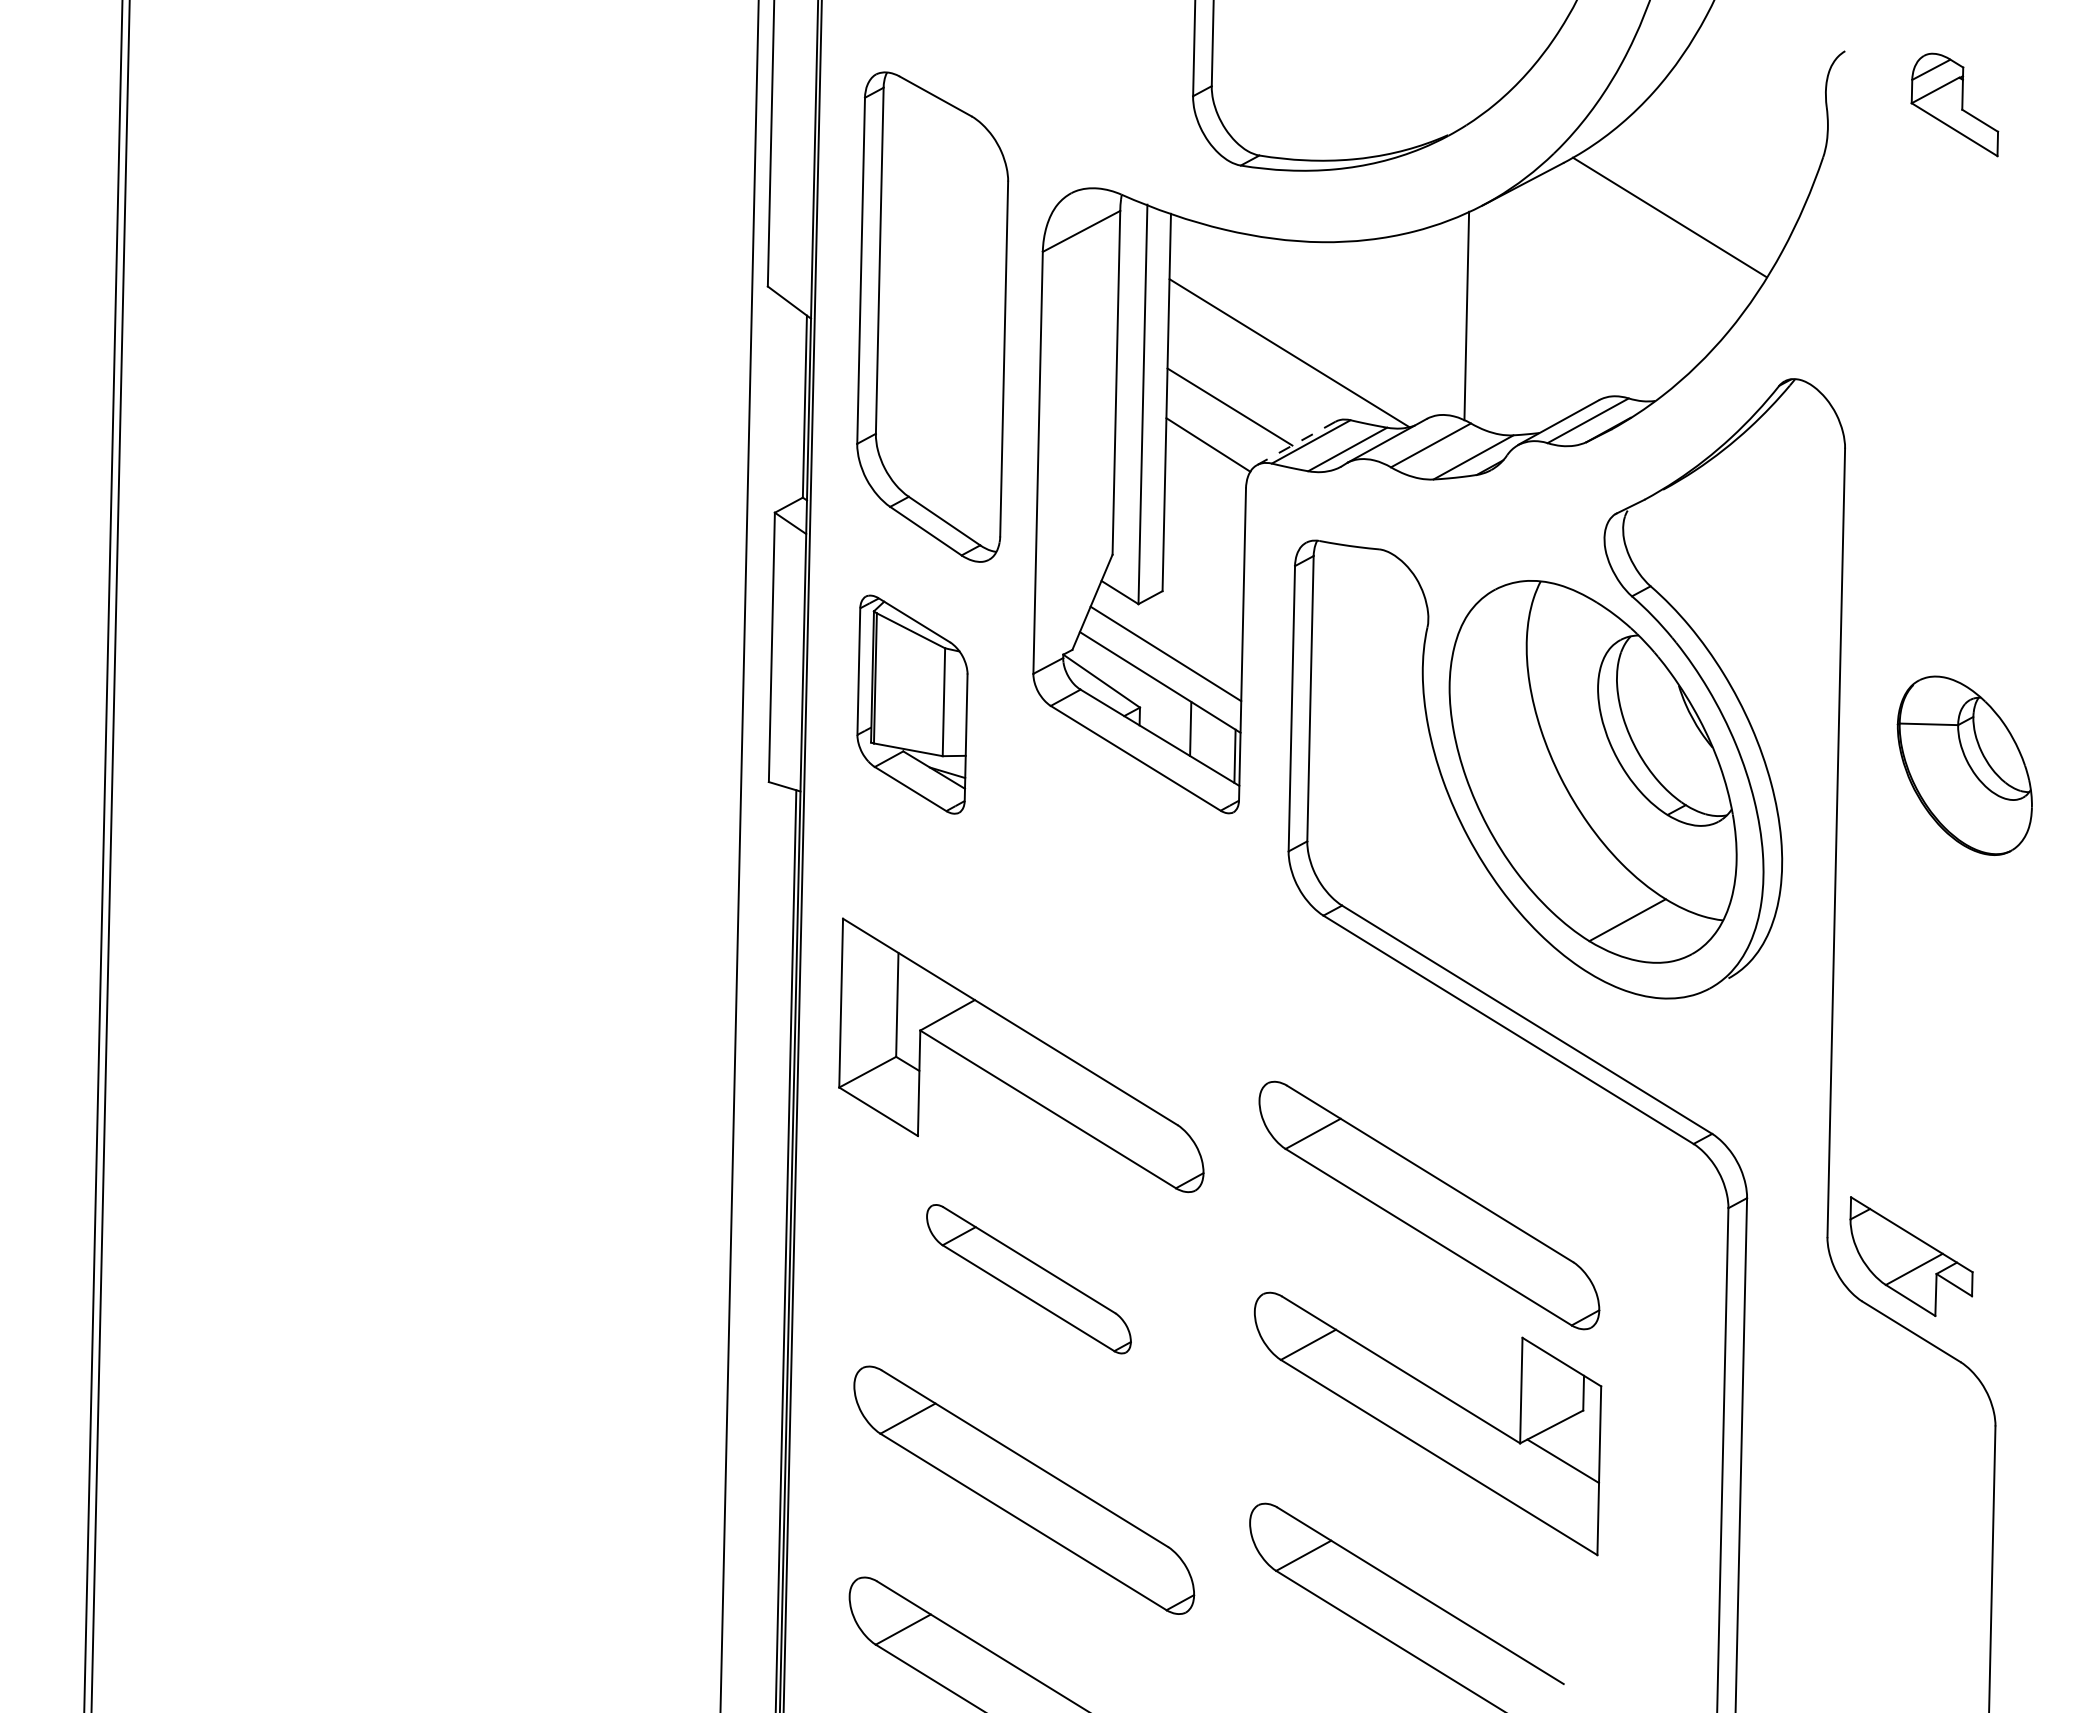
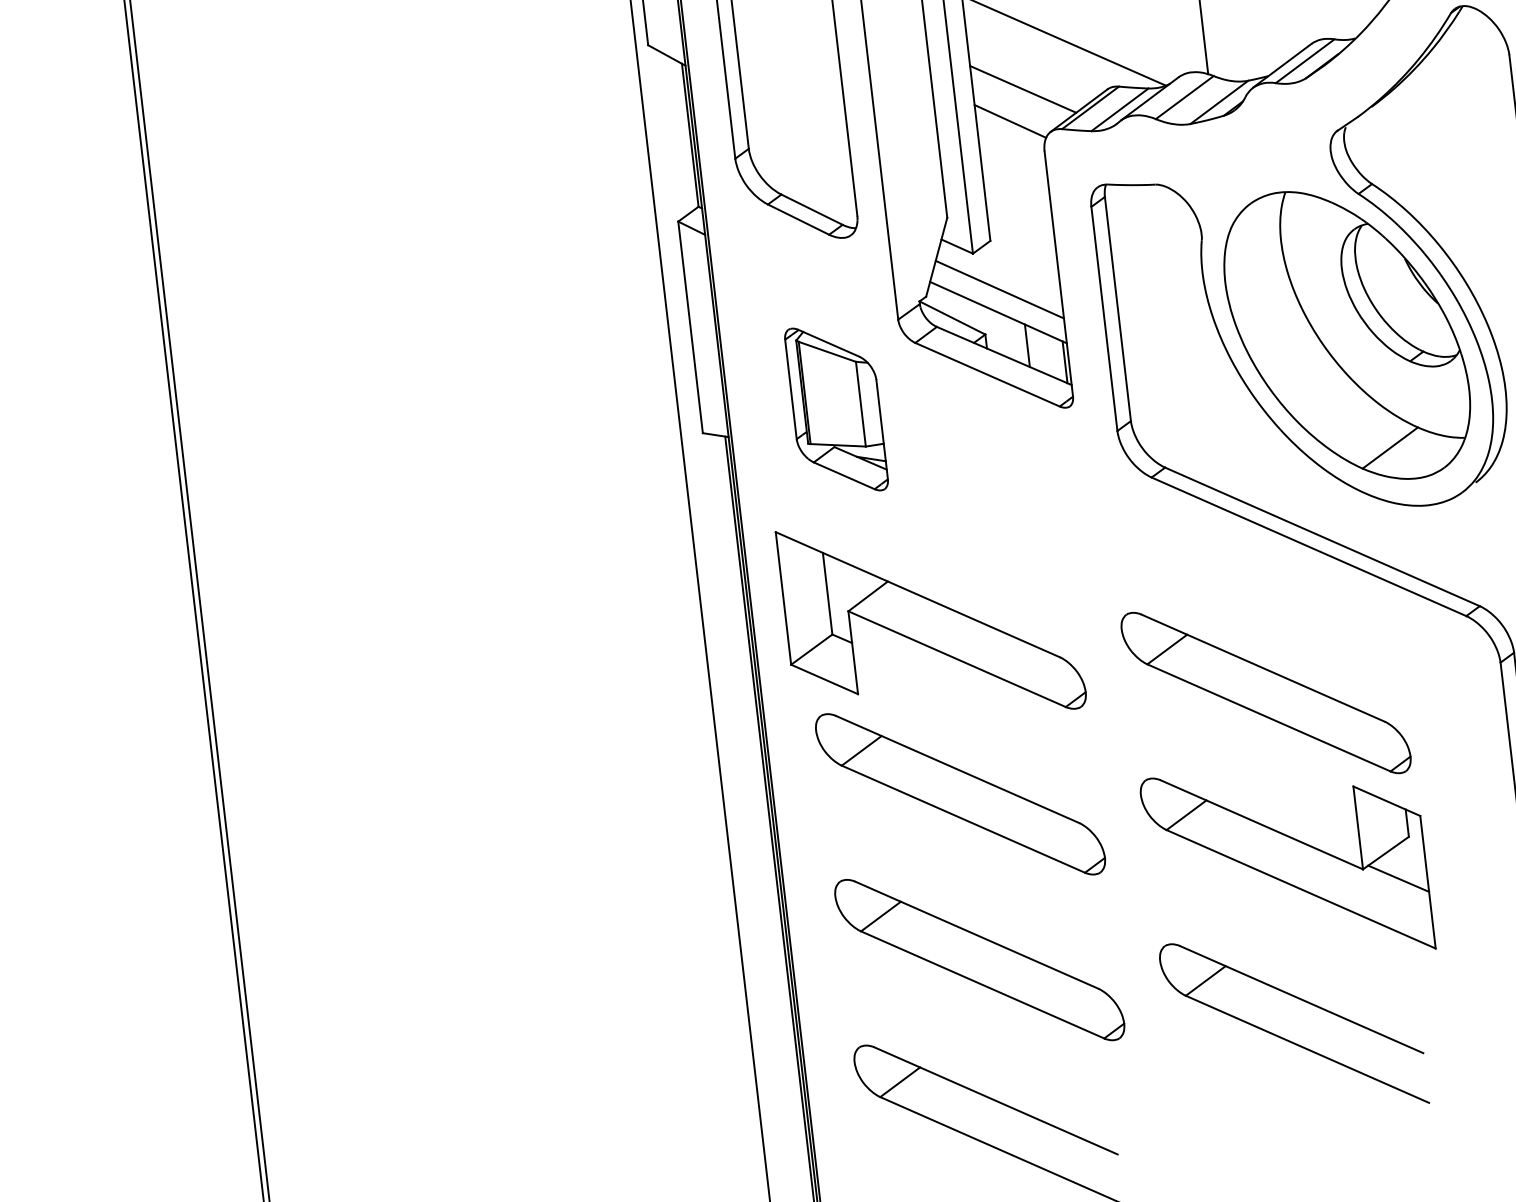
line: (1296, 443) -> (1079, 110), dashed -> solid
part: (912, 704) -> (836, 409), moved
part: (1028, 1278) -> (960, 793), size x1.67

